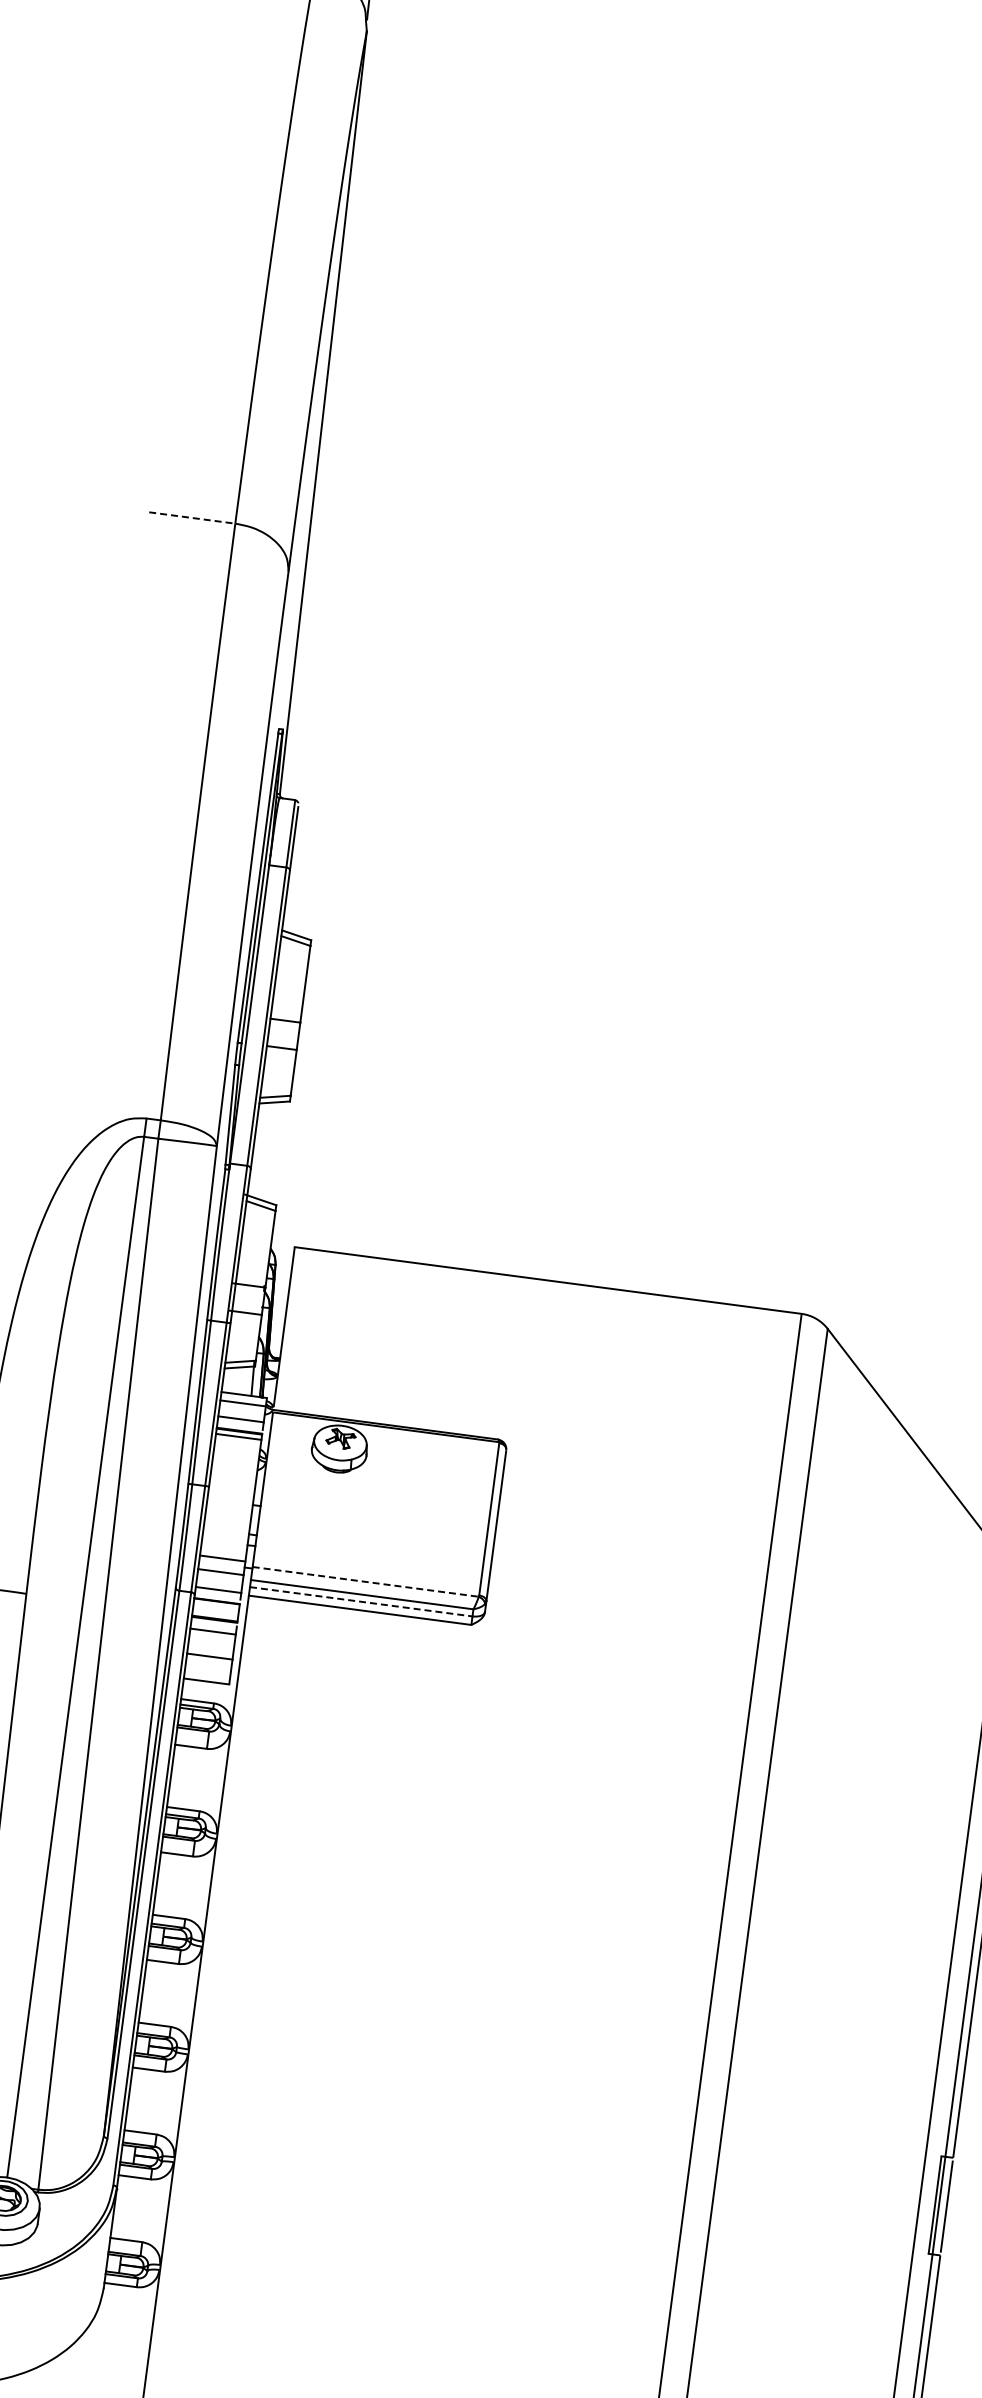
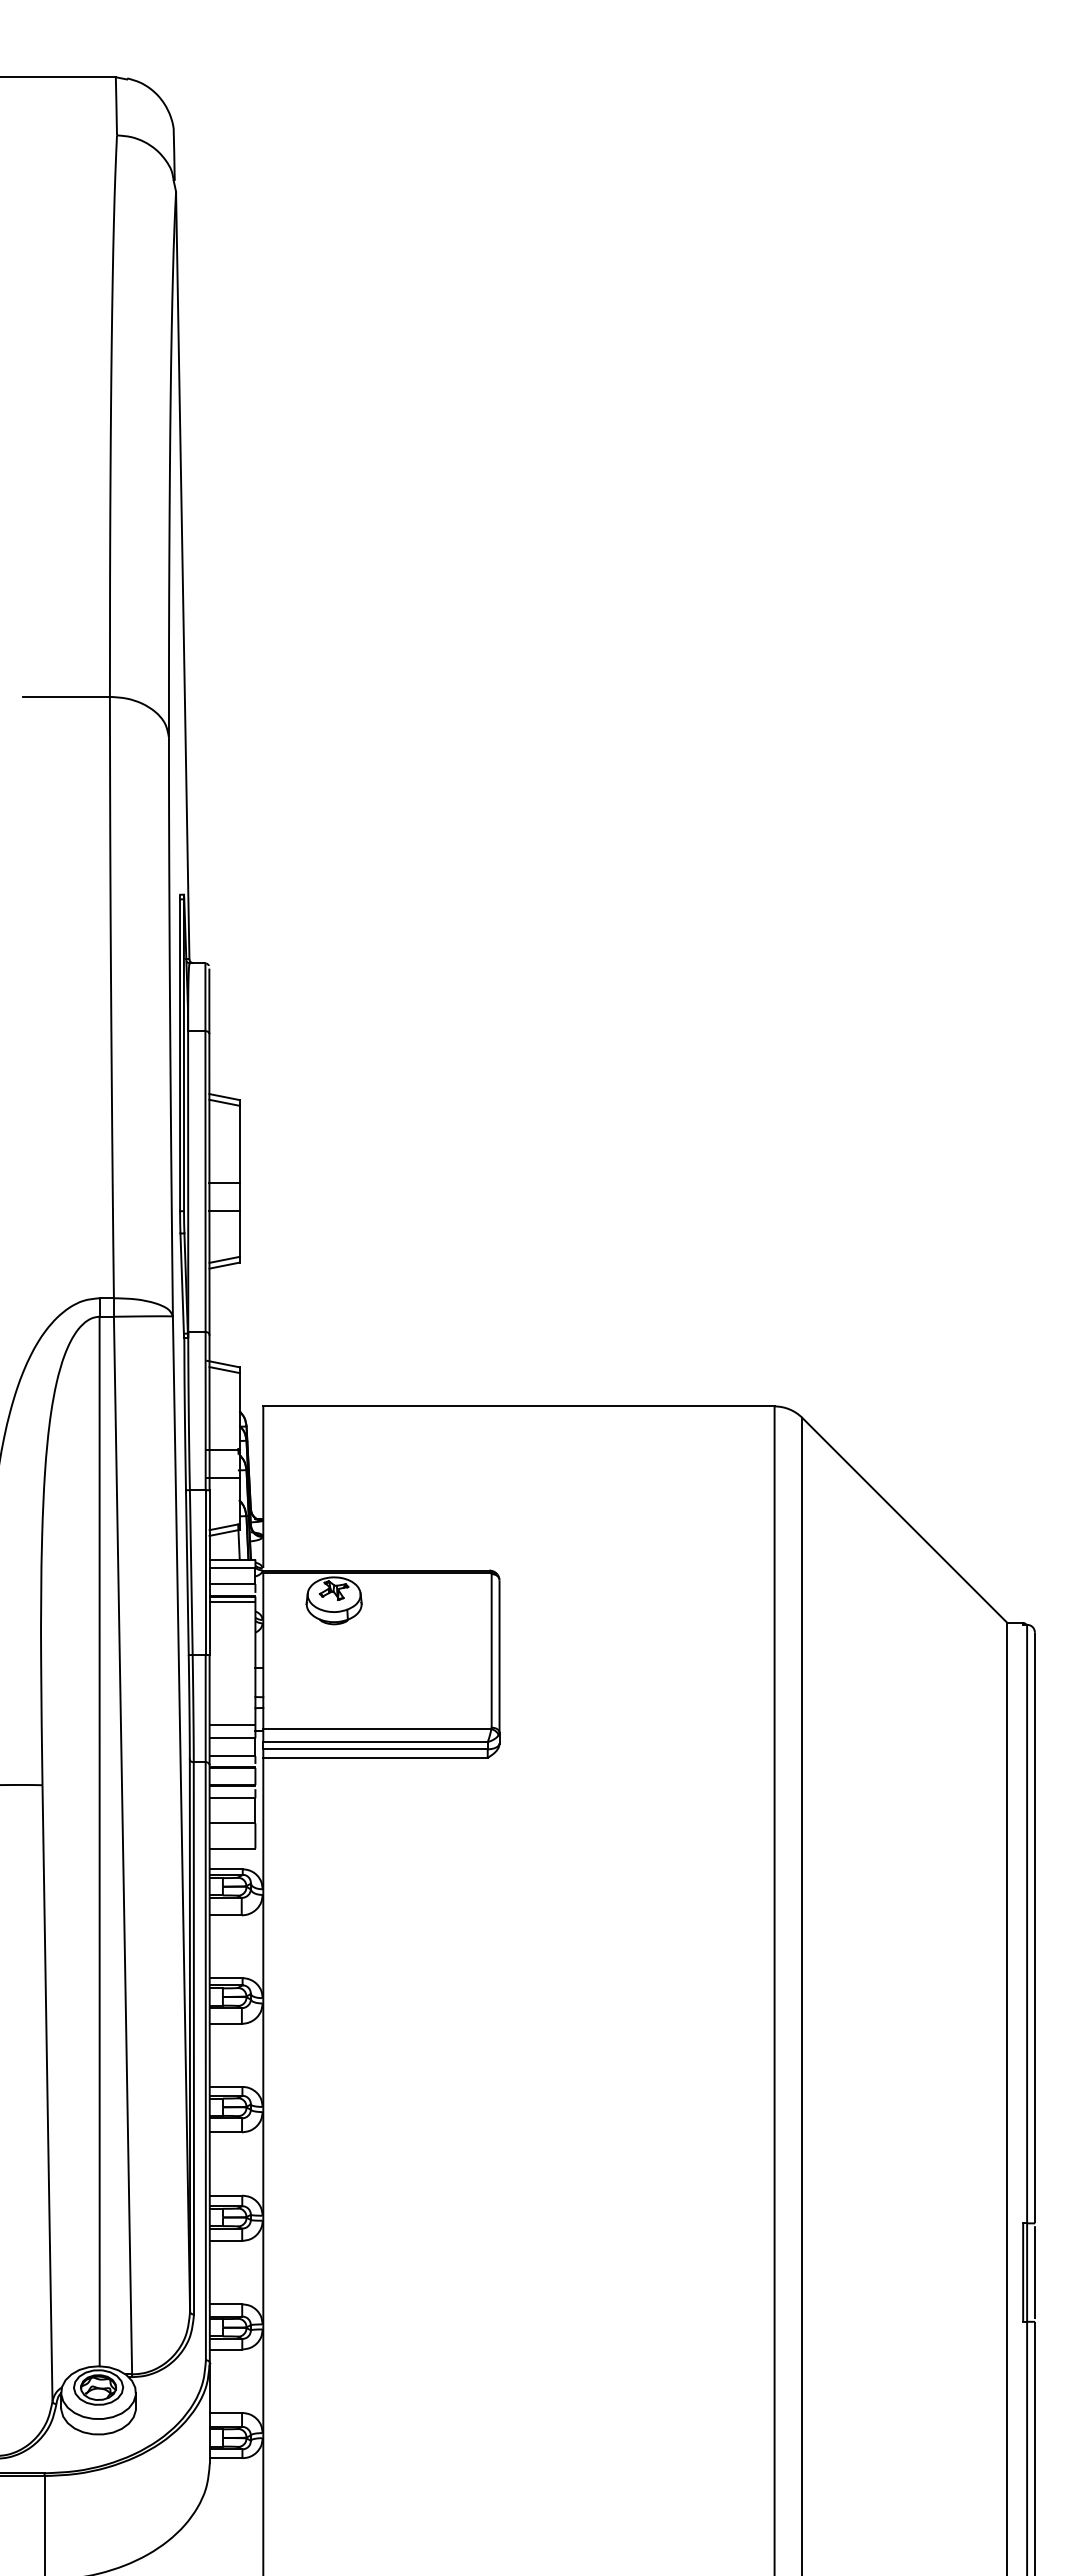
line: (192, 517) -> (66, 696), dashed -> solid
line: (365, 1582) -> (377, 1729), dashed -> solid
line: (362, 1602) -> (376, 1749), dashed -> solid

